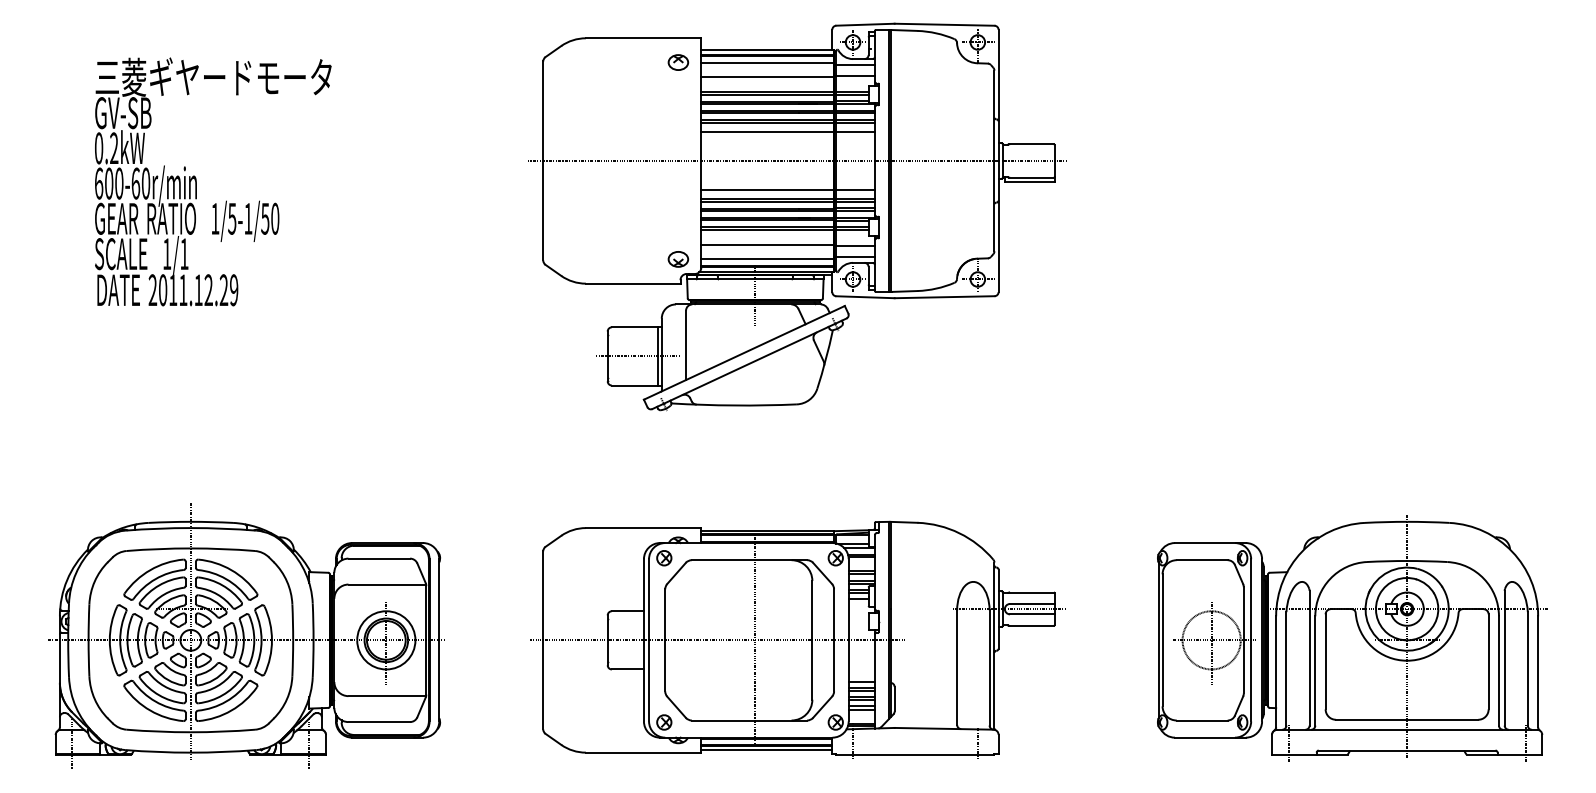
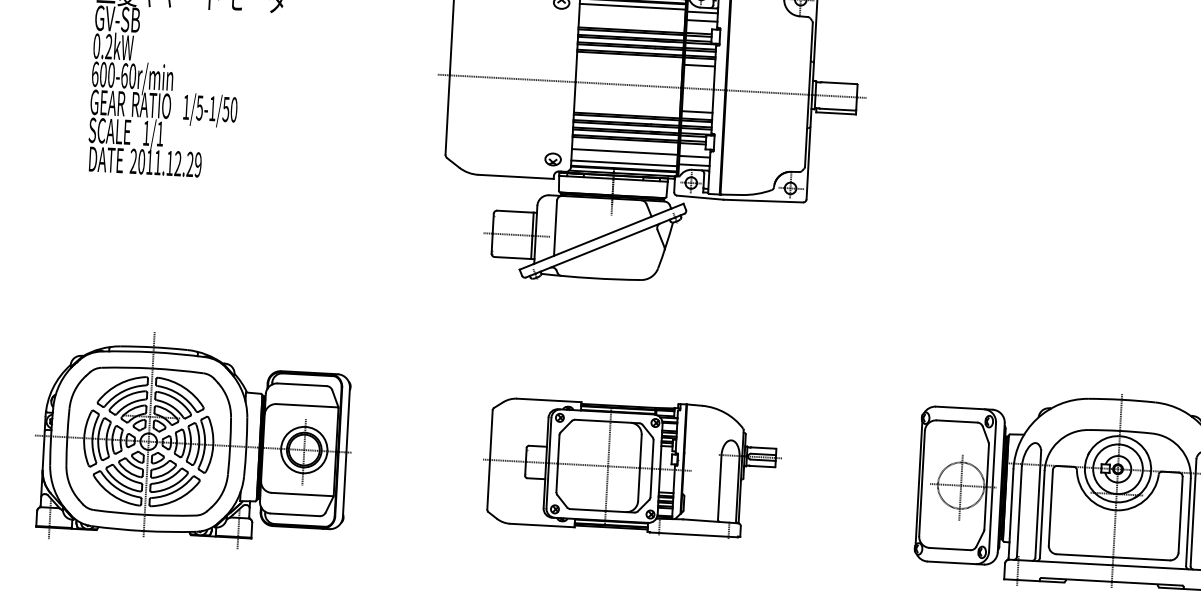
line: (767, 76) -> (631, 17), removed
line: (767, 131) -> (629, 61), removed
line: (767, 190) -> (627, 108), removed
part: (797, 639) -> (631, 467), size x0.7

